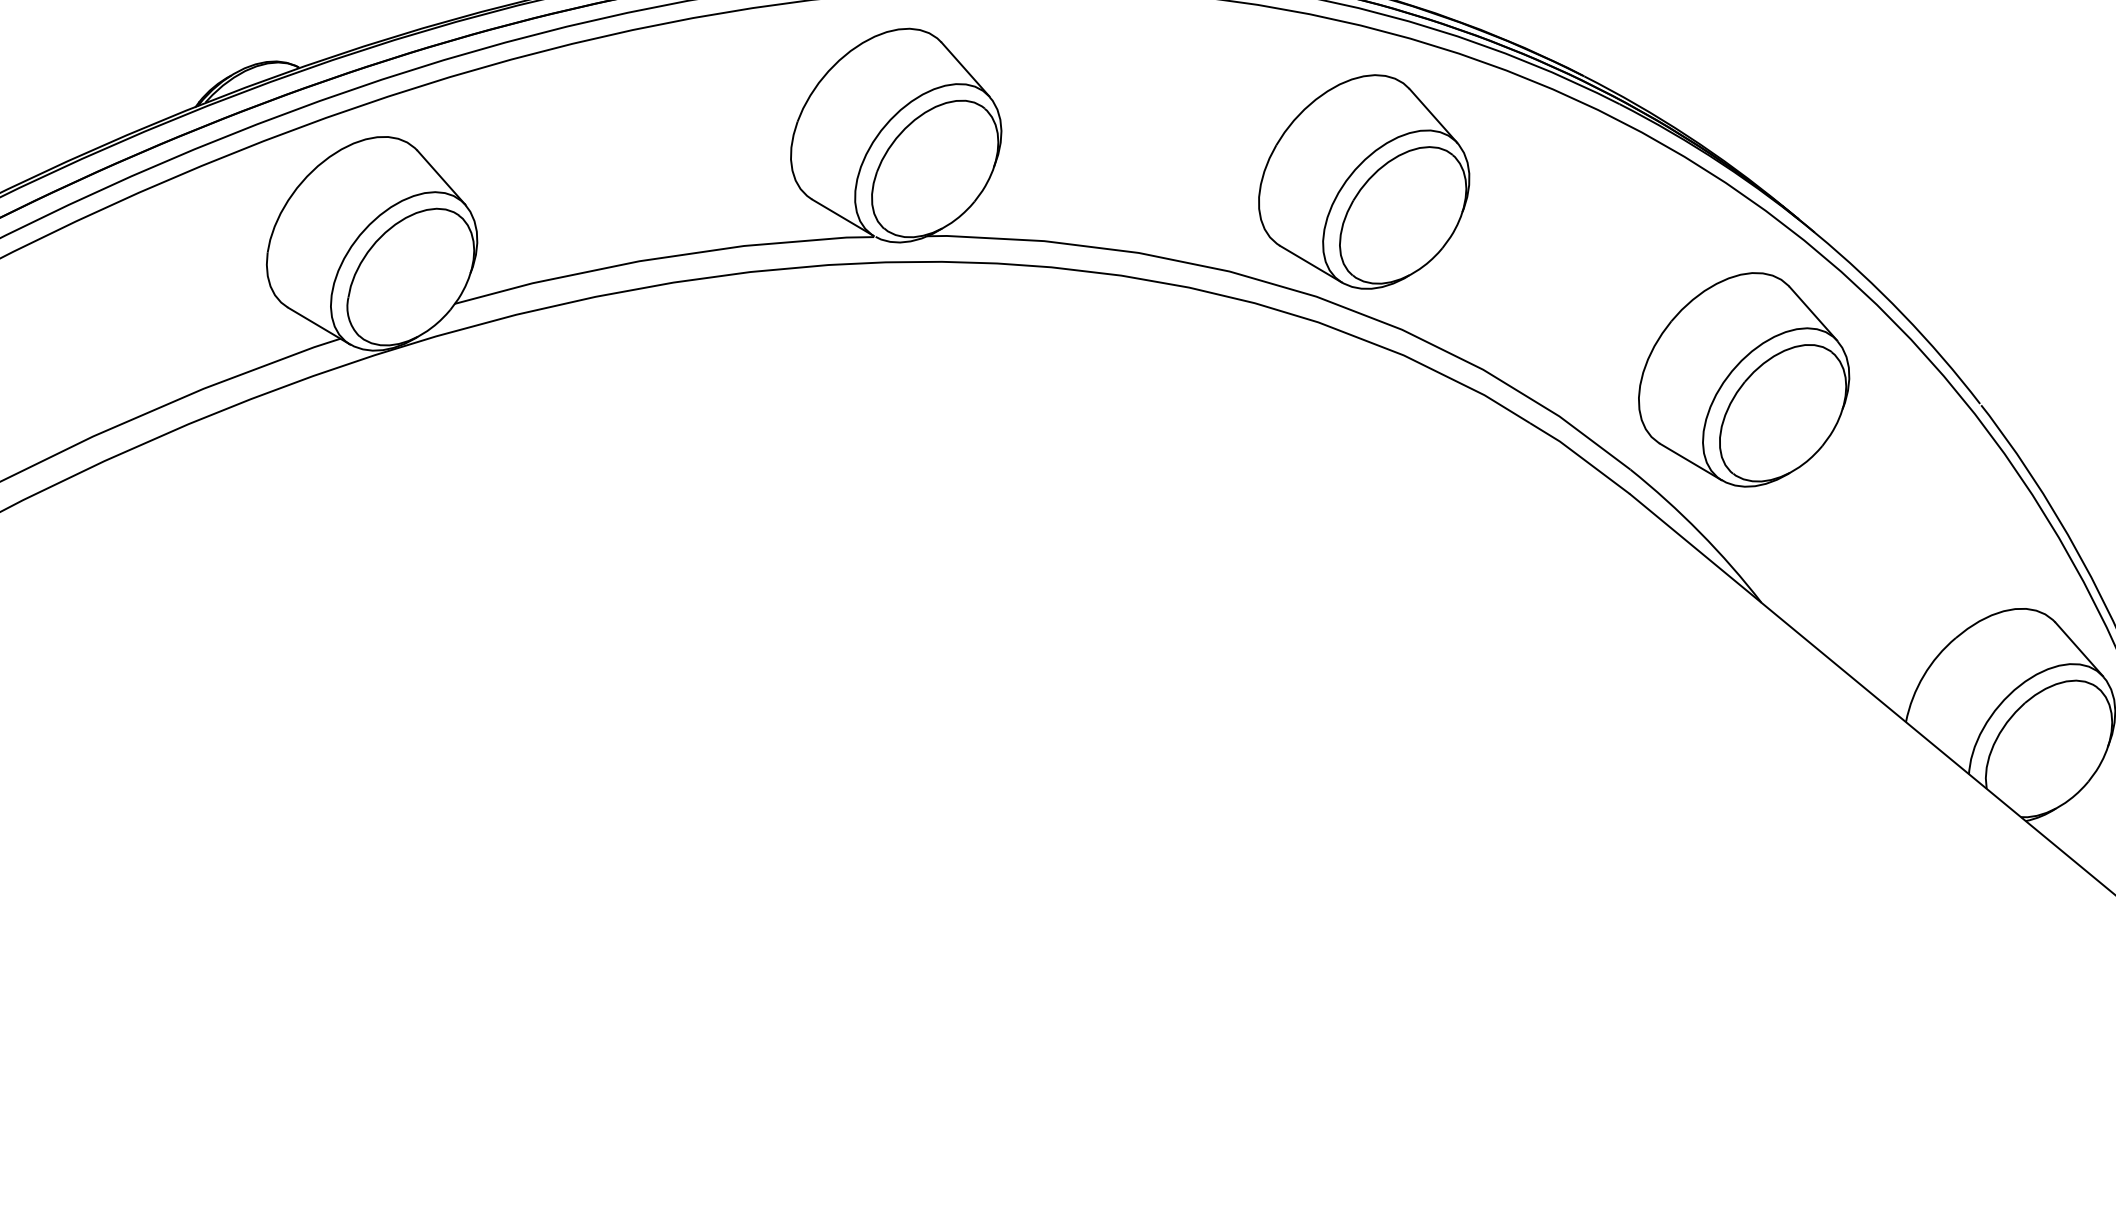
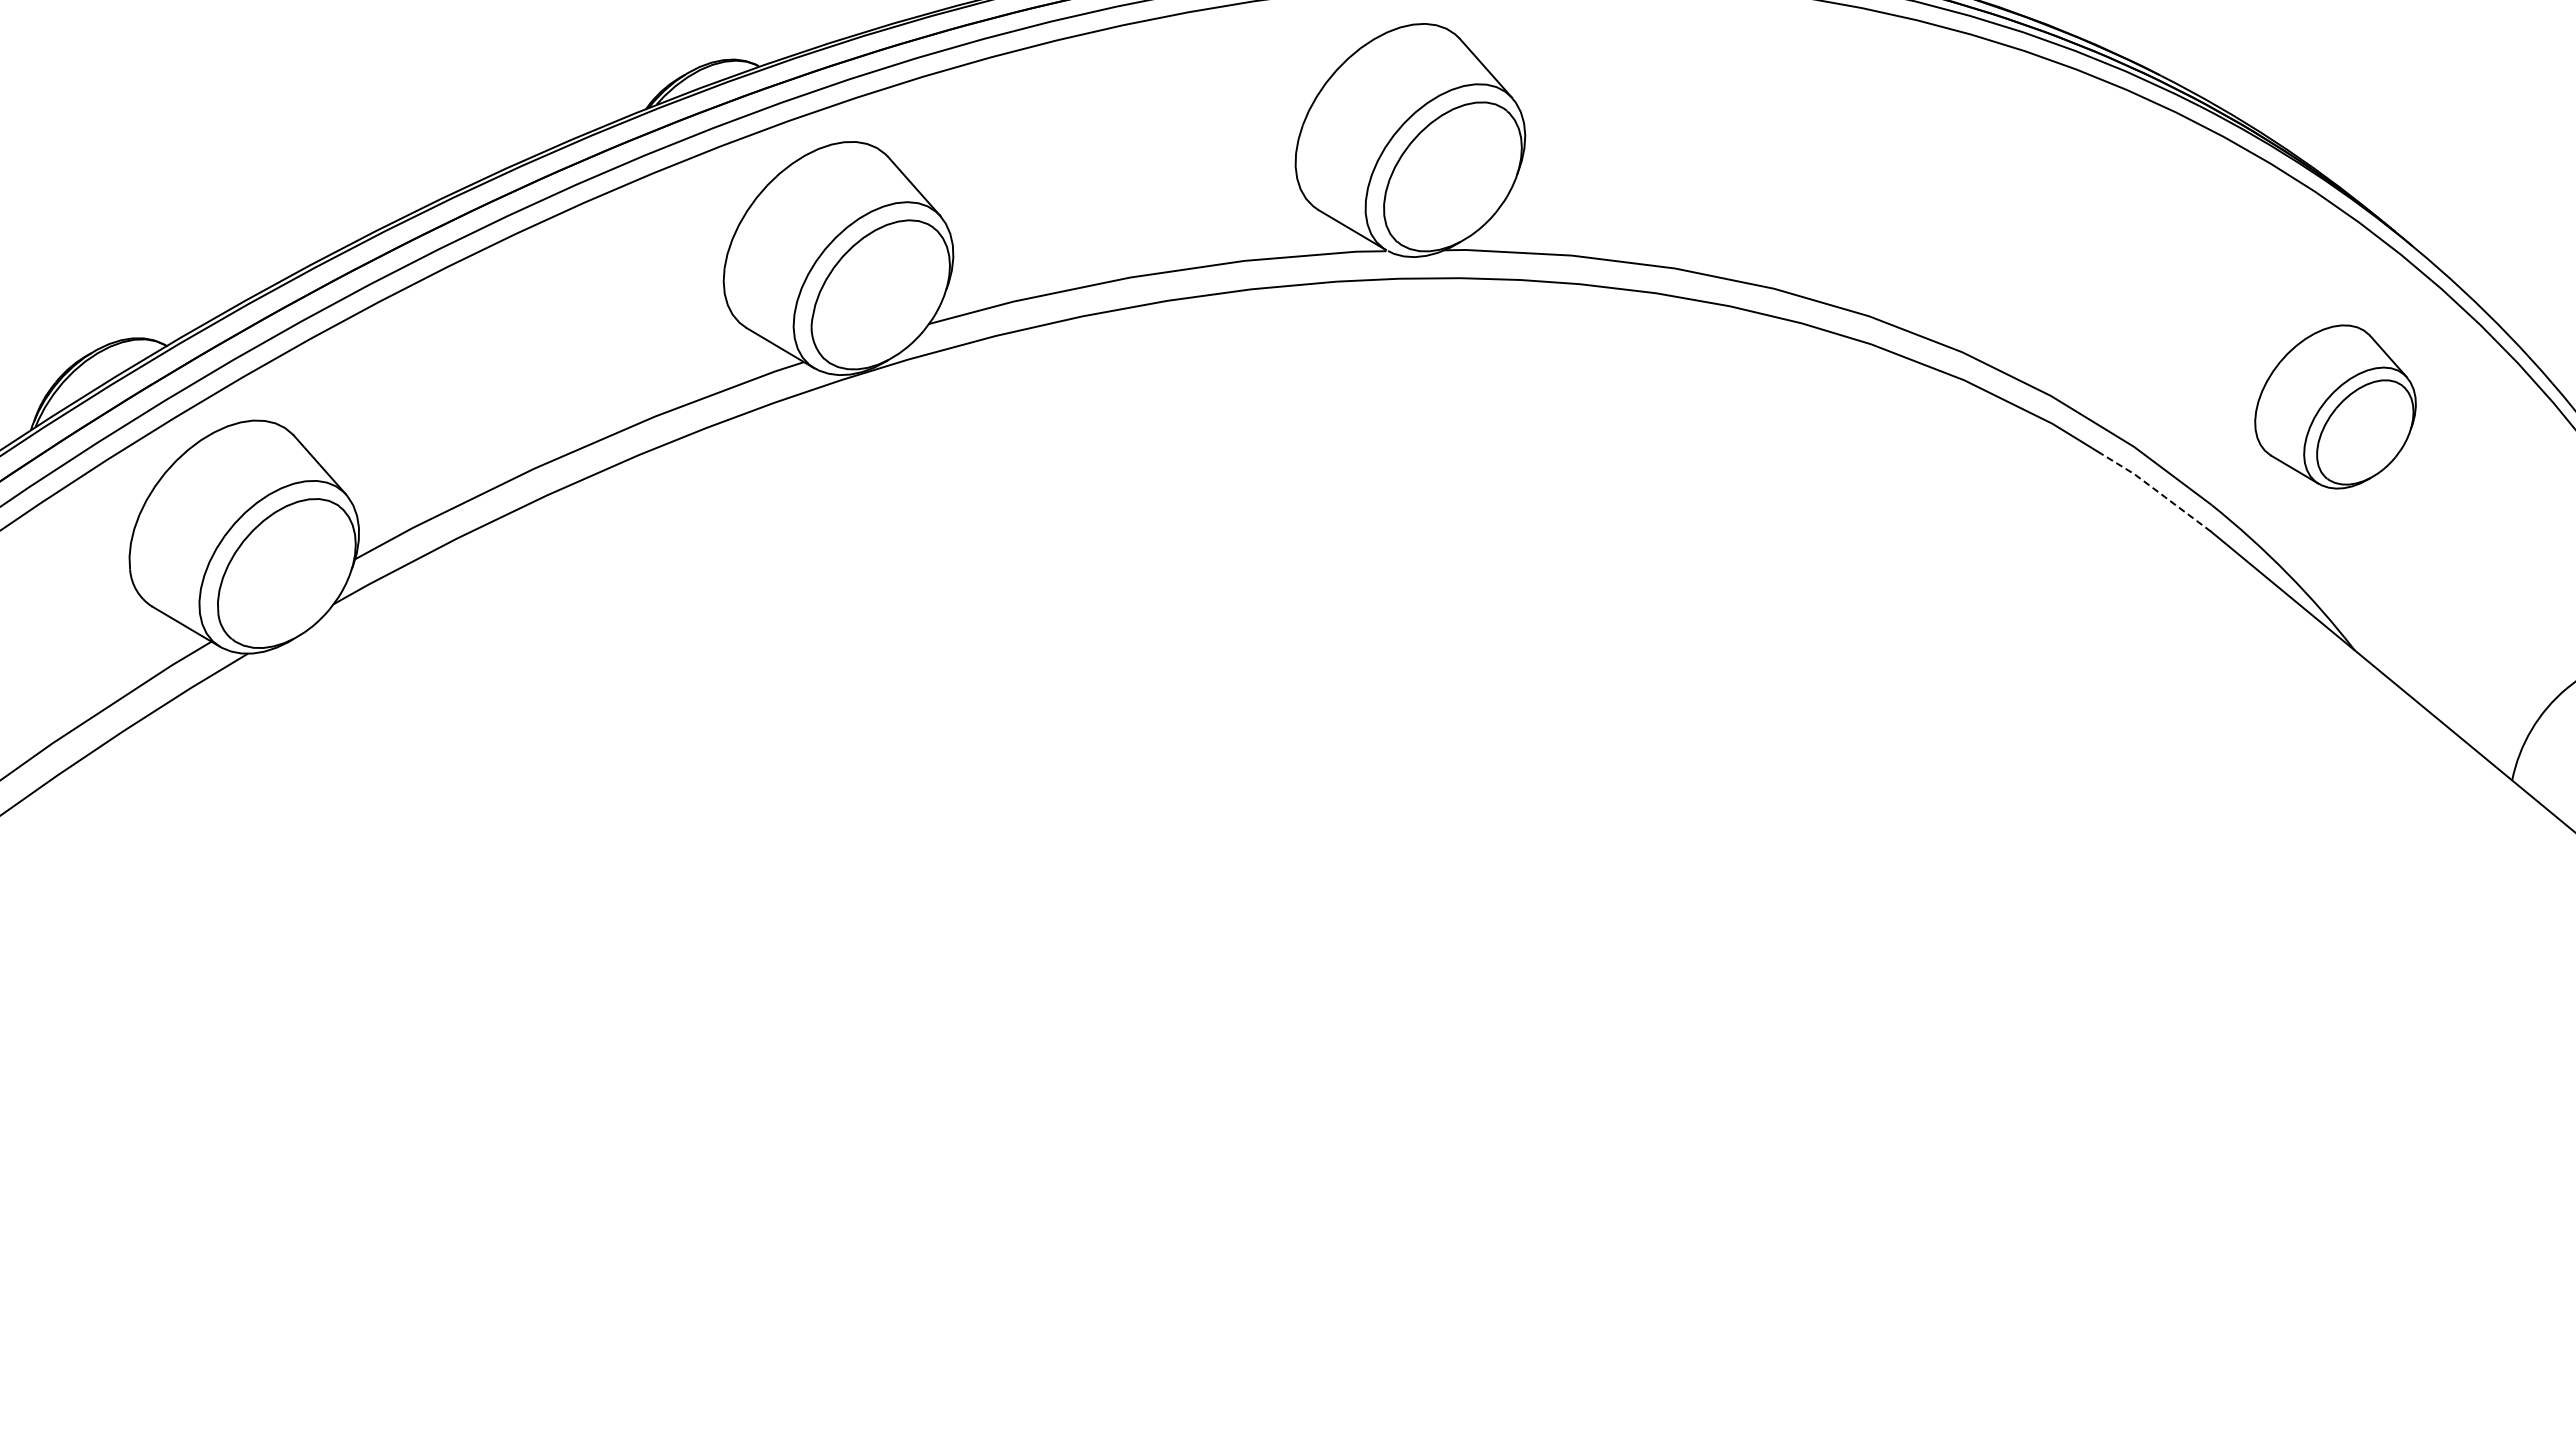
part: (1363, 181) -> (1920, 190), removed
part: (1744, 379) -> (2335, 406), size x0.7
line: (1579, 456) -> (2156, 490), solid -> dashed

